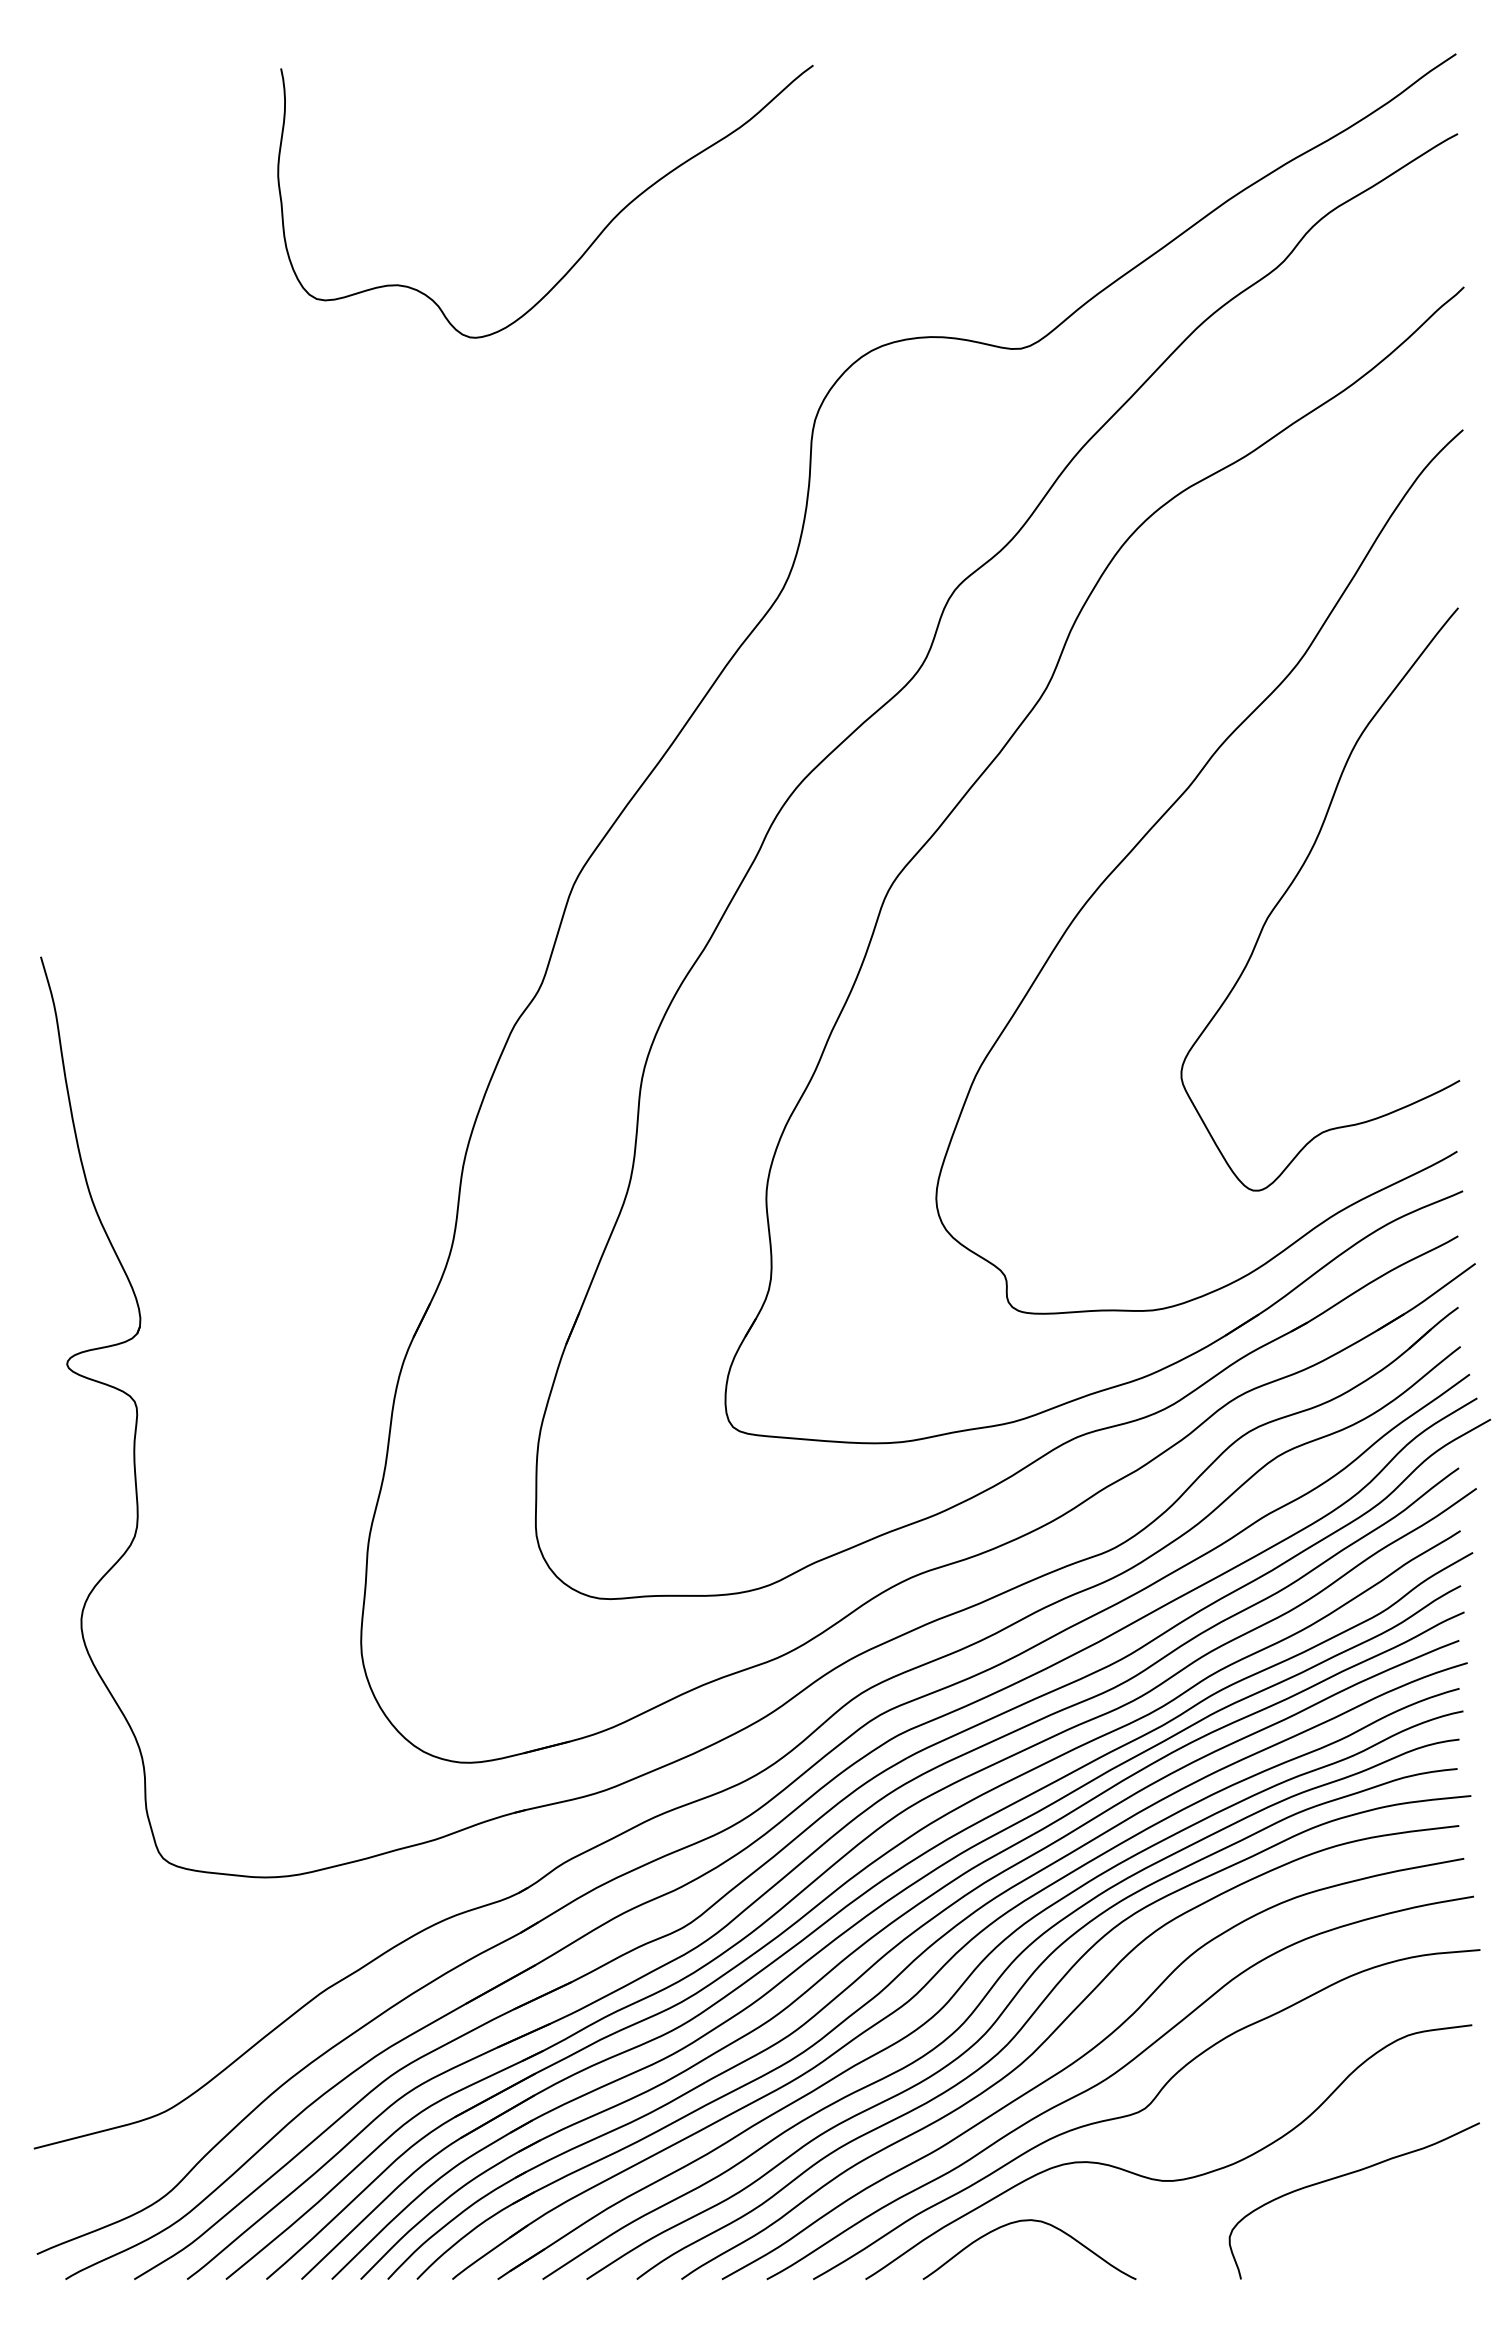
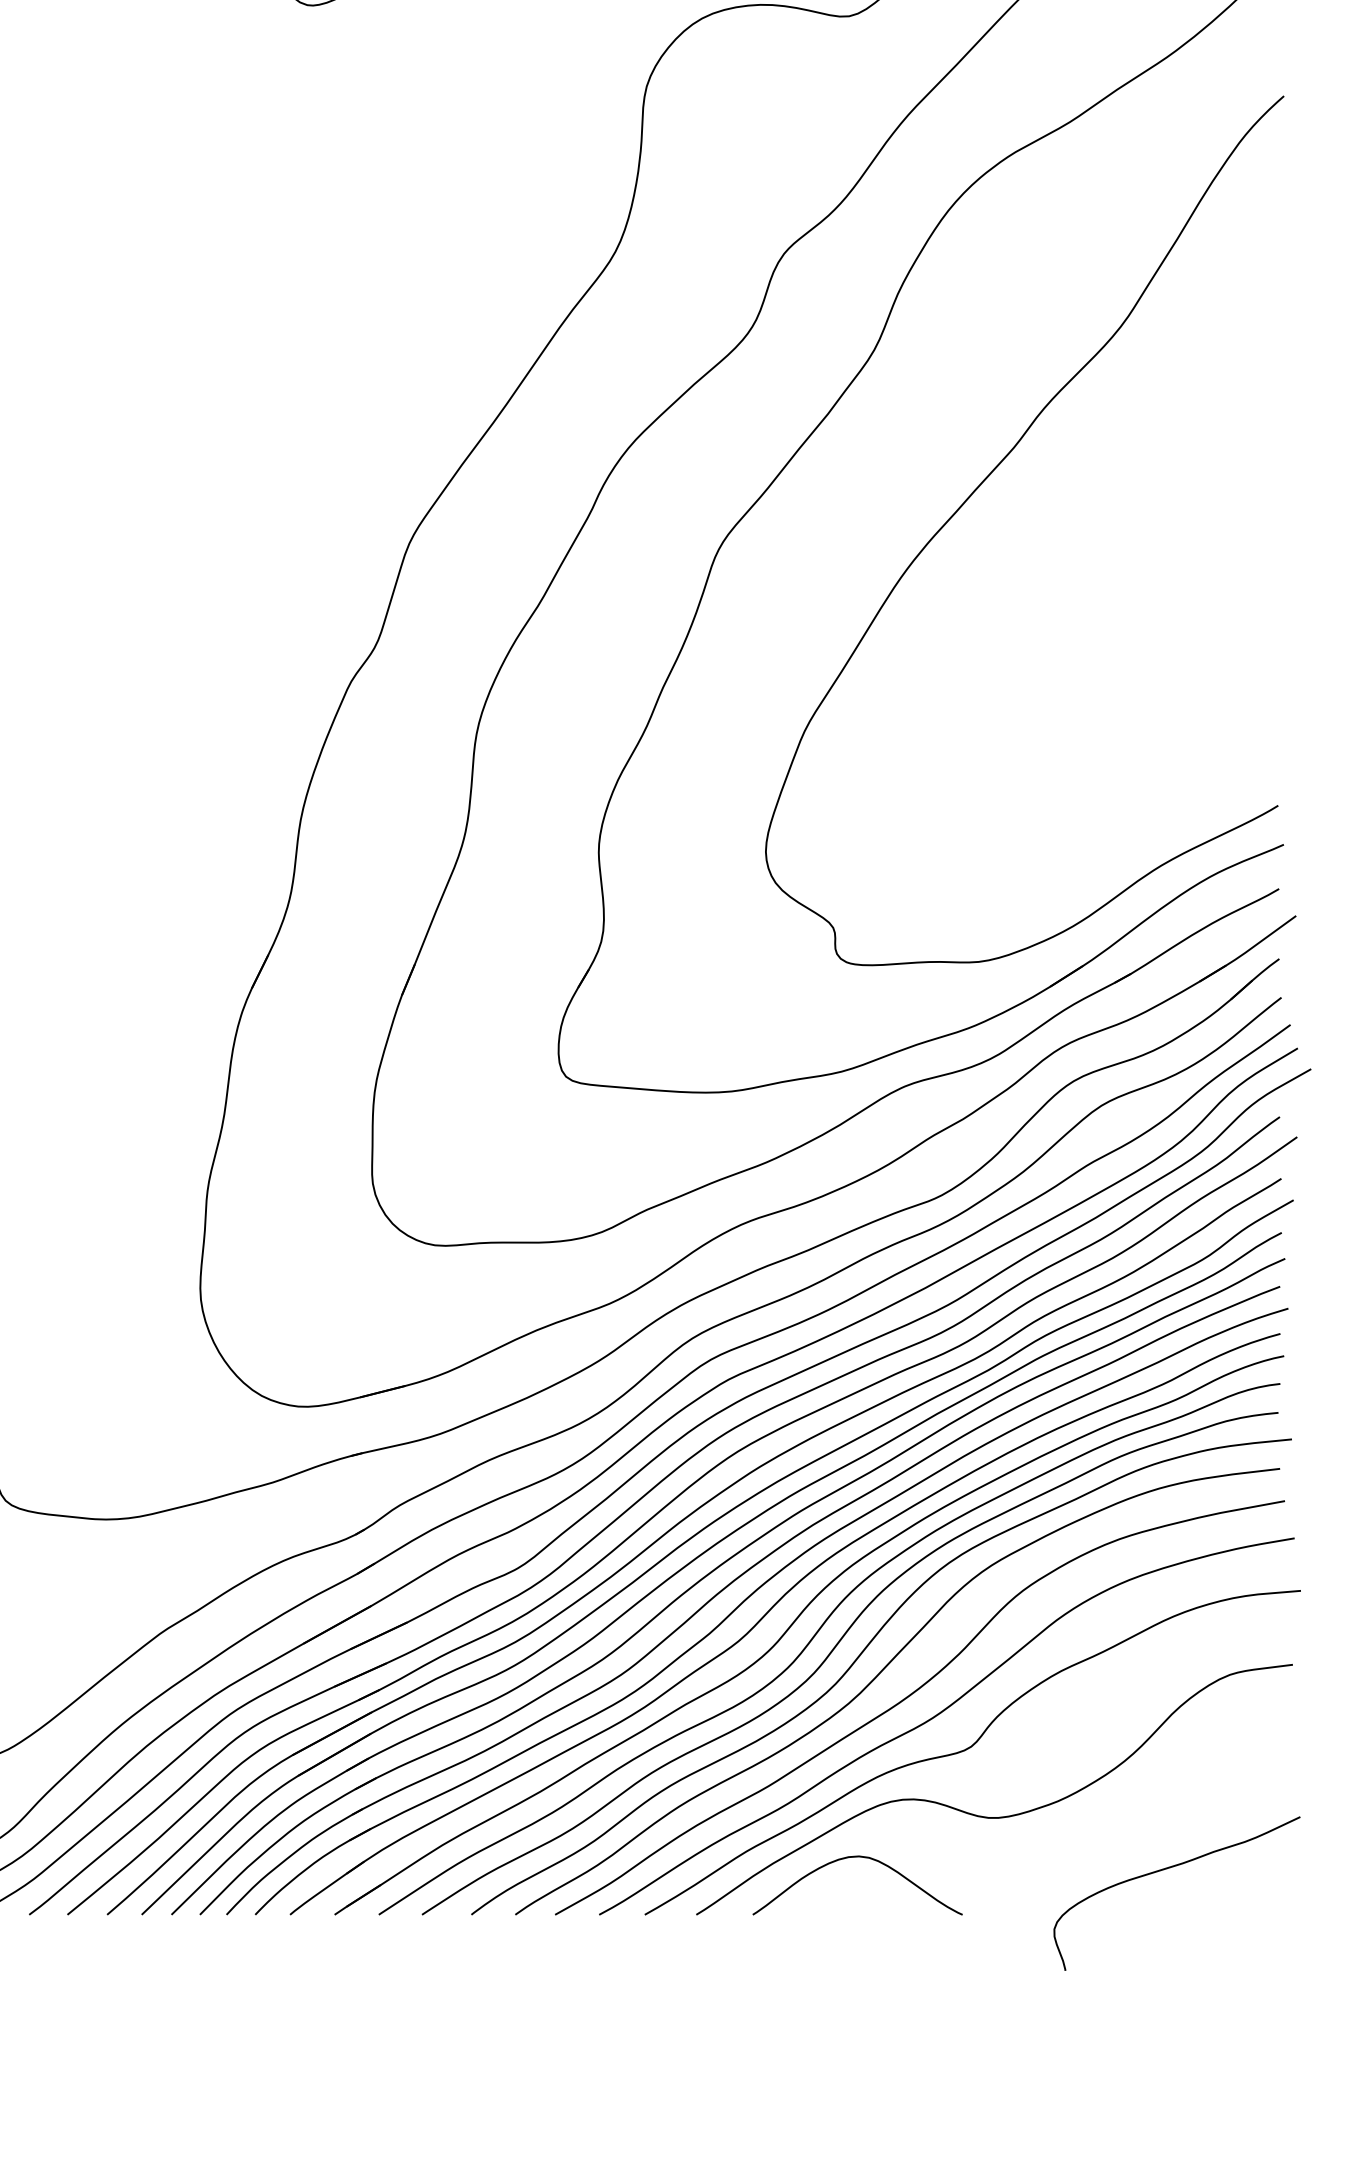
curve: (1292, 884) -> (1116, 543), removed
curve: (1347, 2175) -> (1170, 1868), moved

